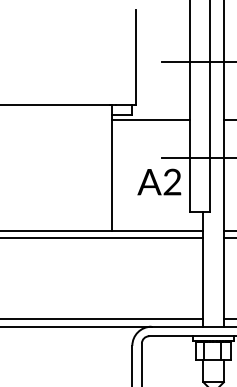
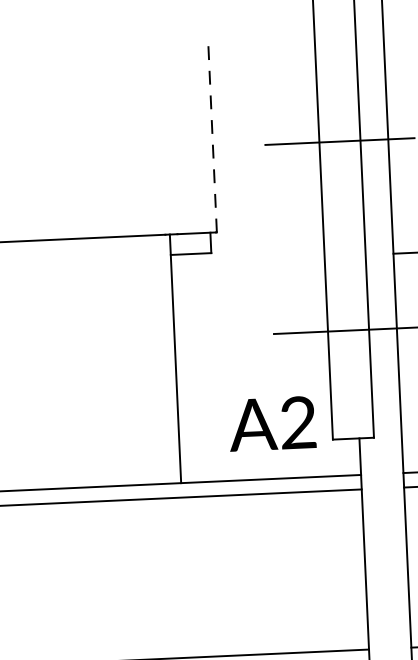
line: (135, 57) -> (212, 138), solid -> dashed
line: (150, 119) -> (247, 259), removed
text: (159, 181) -> (272, 422), moved

